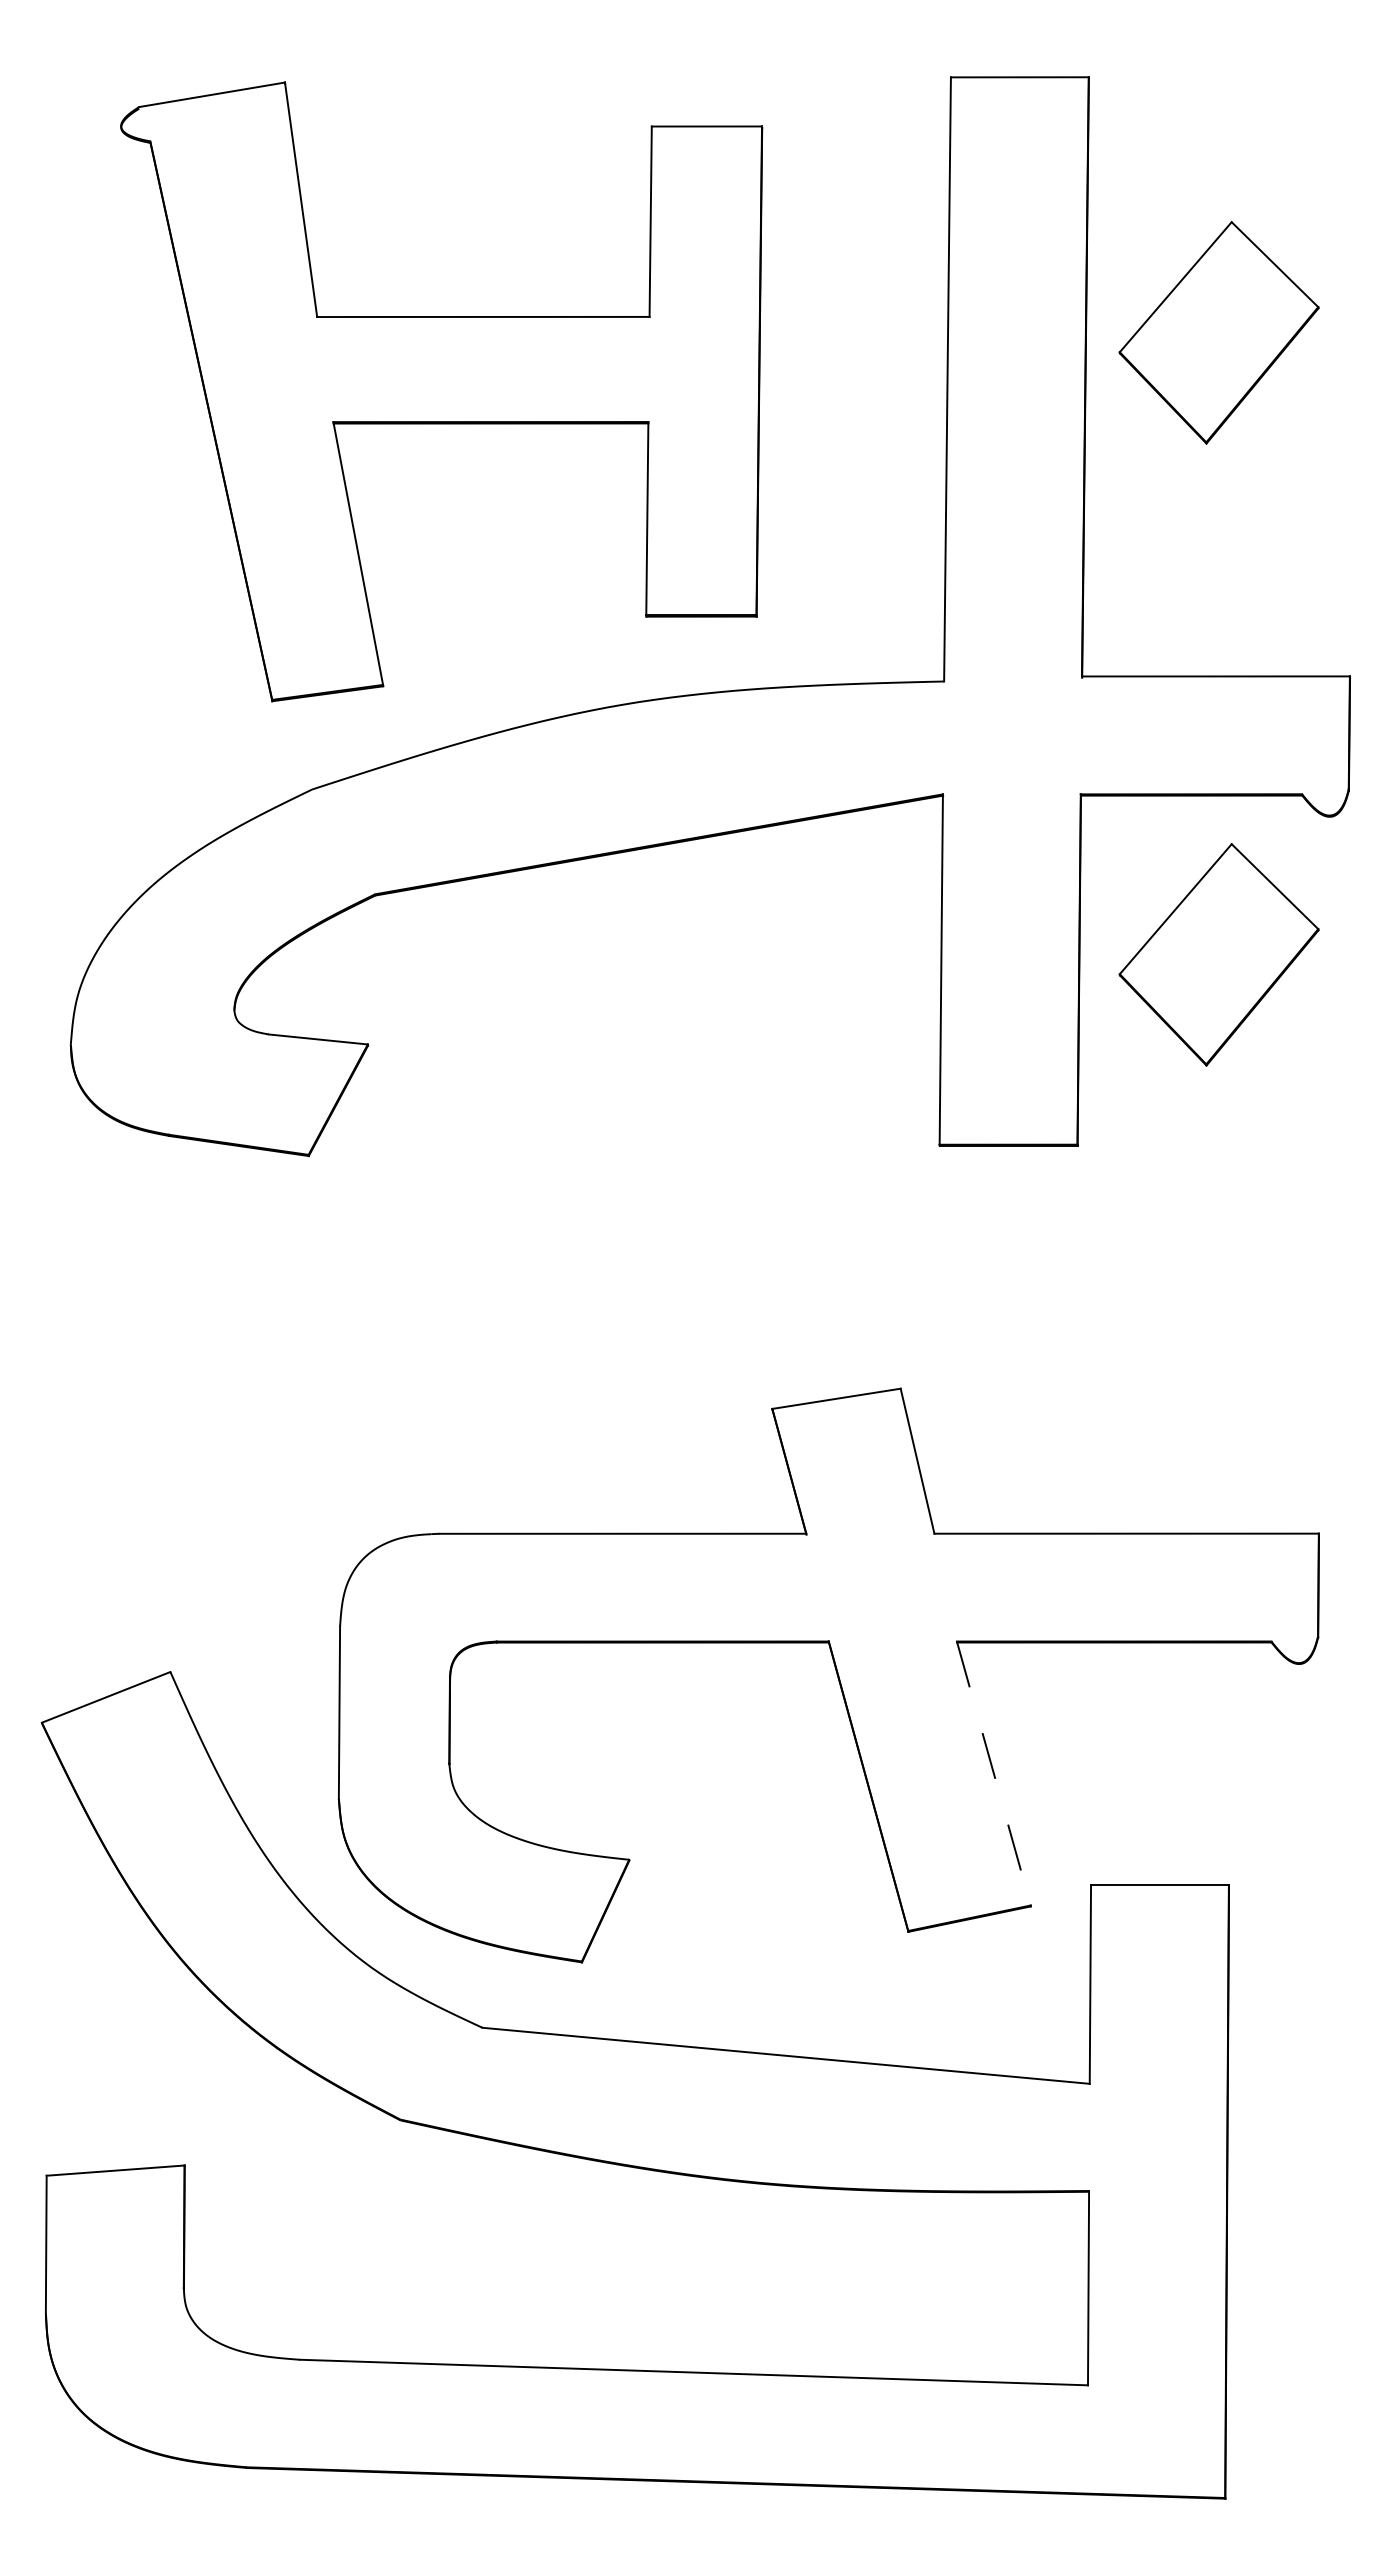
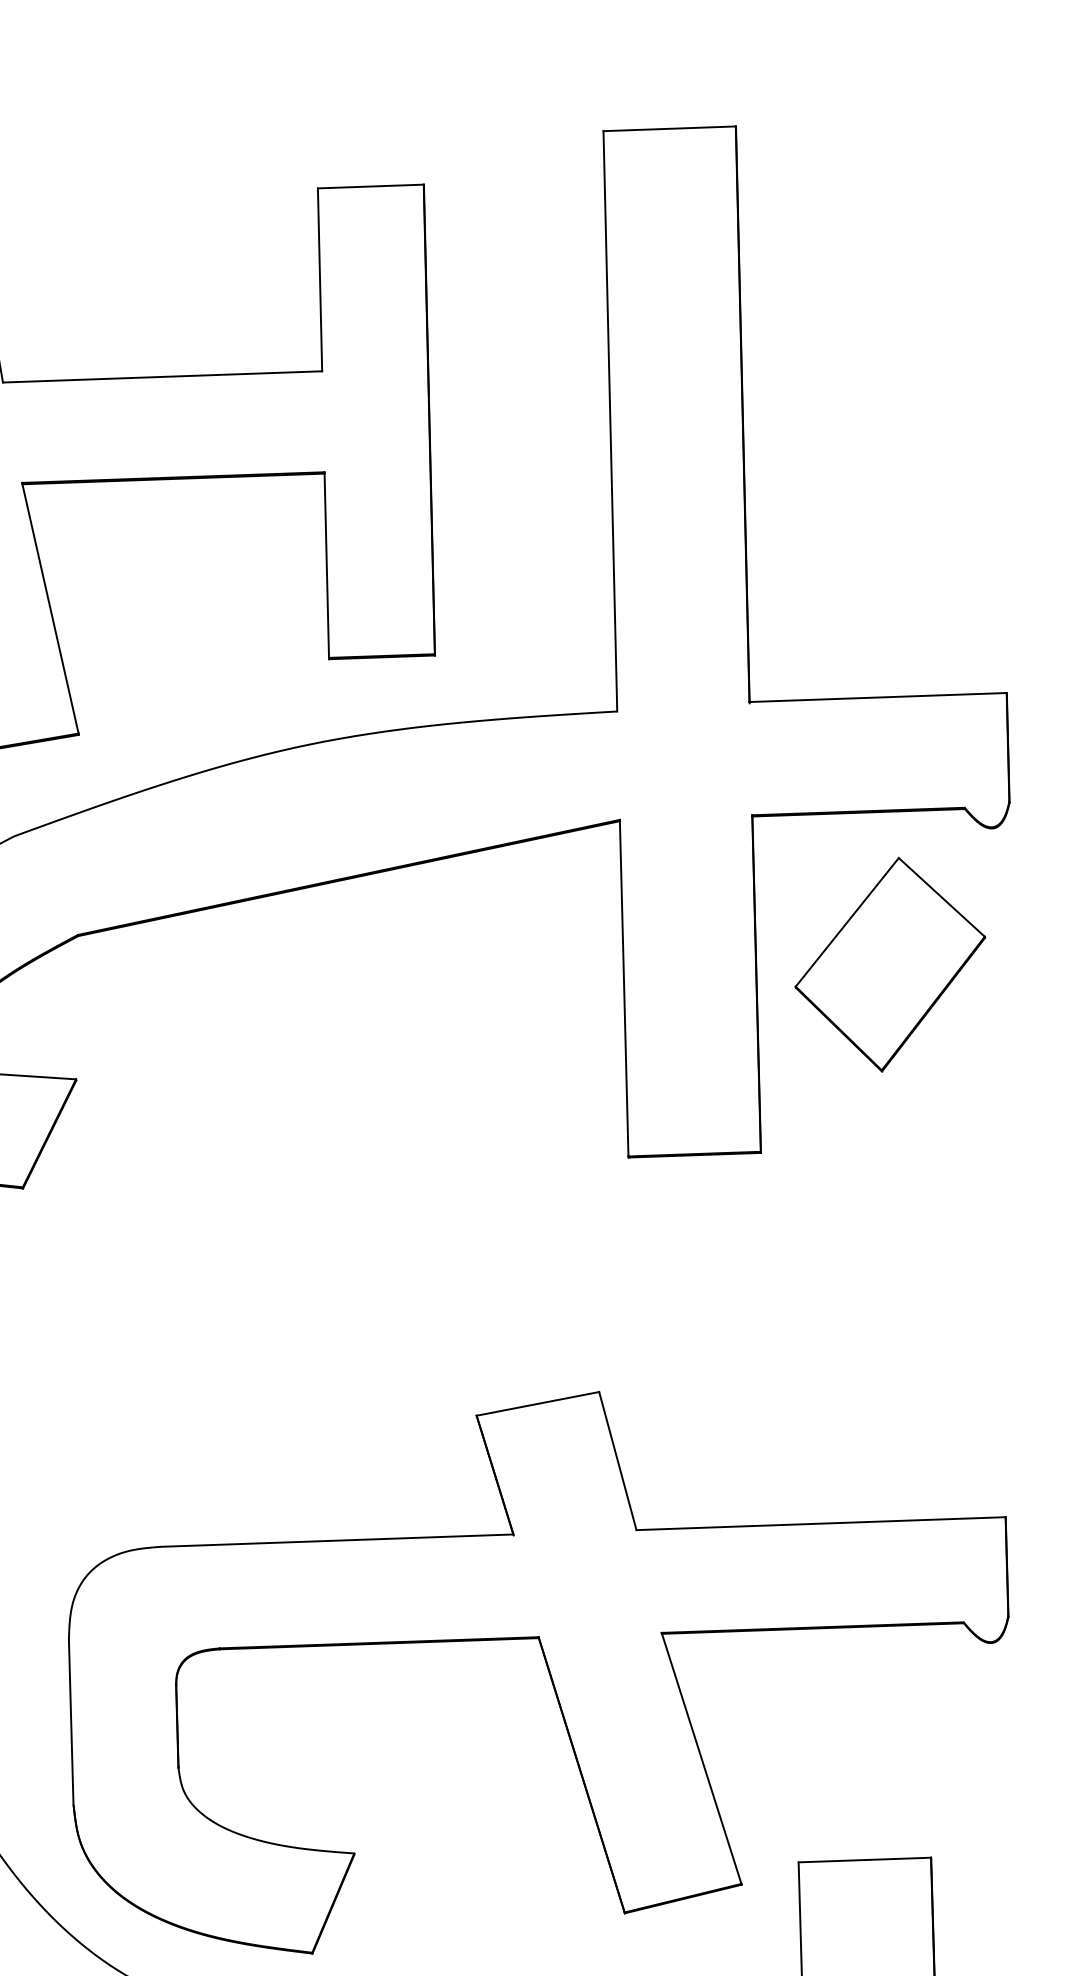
part: (1218, 332) -> (868, 367), removed
line: (993, 1774) -> (701, 1759), dashed -> solid

